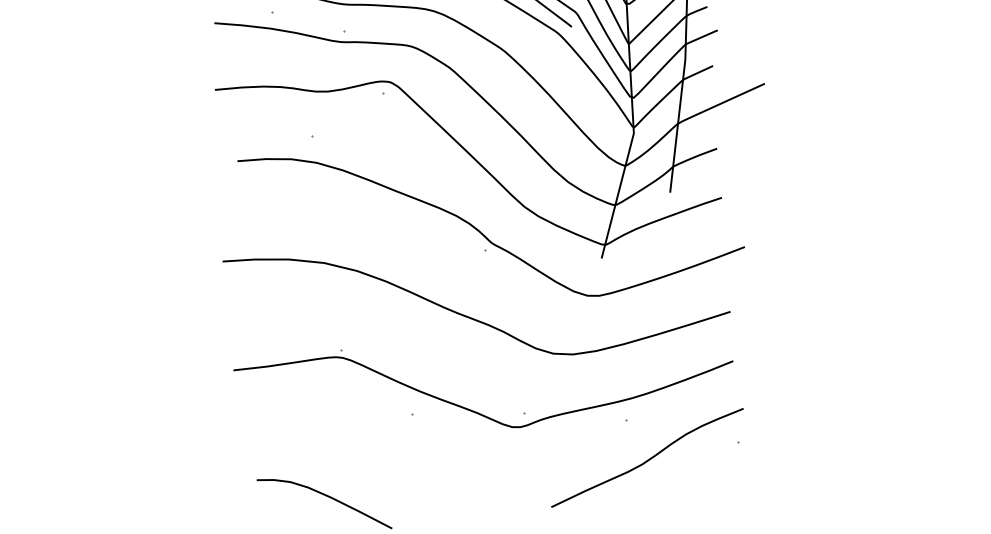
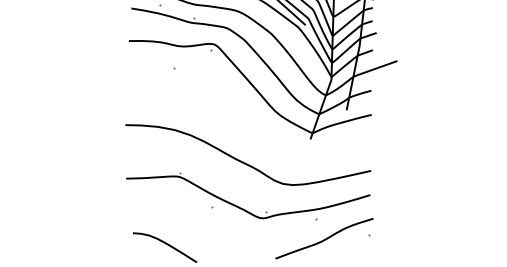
part: (482, 231) -> (253, 121), removed

